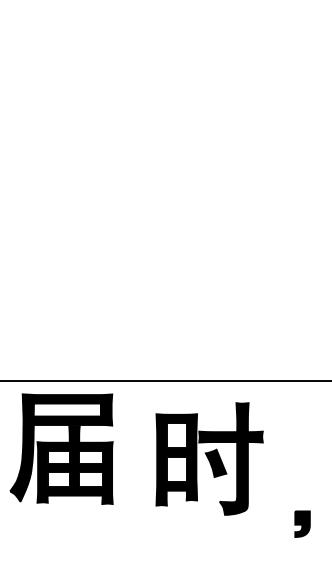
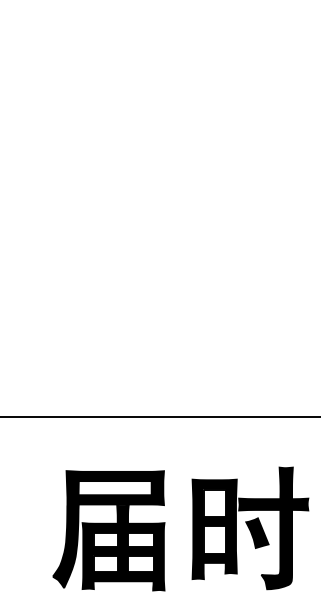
part: (61, 448) -> (108, 530), moved
part: (209, 458) -> (250, 527), moved

